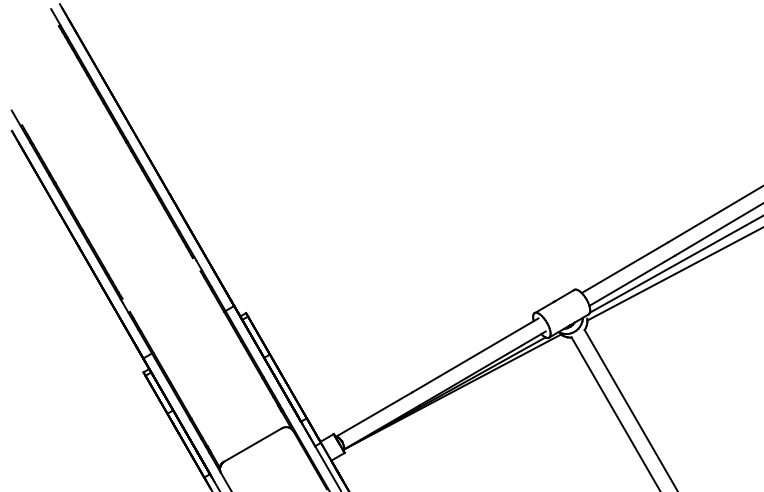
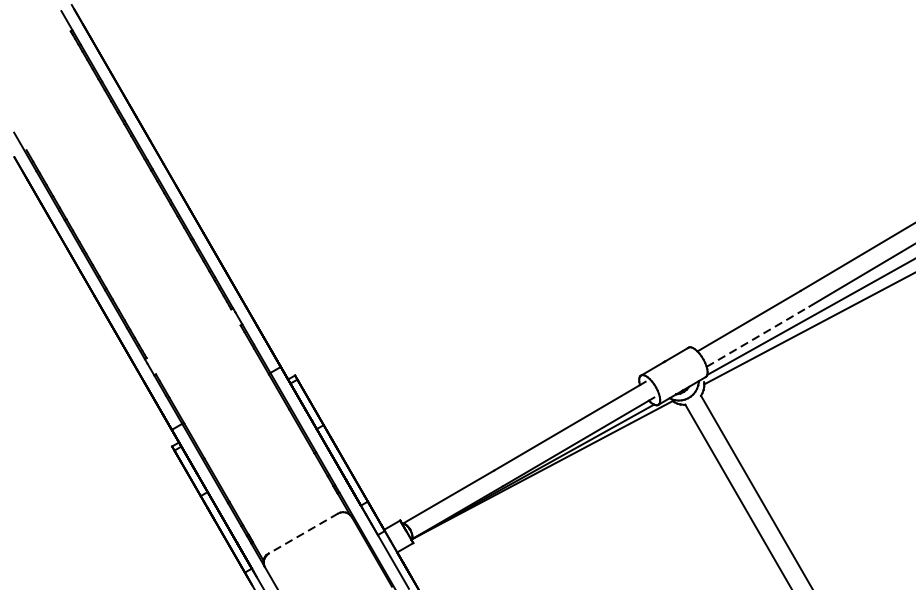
line: (632, 280) -> (758, 336), solid -> dashed
line: (252, 445) -> (302, 534), solid -> dashed

